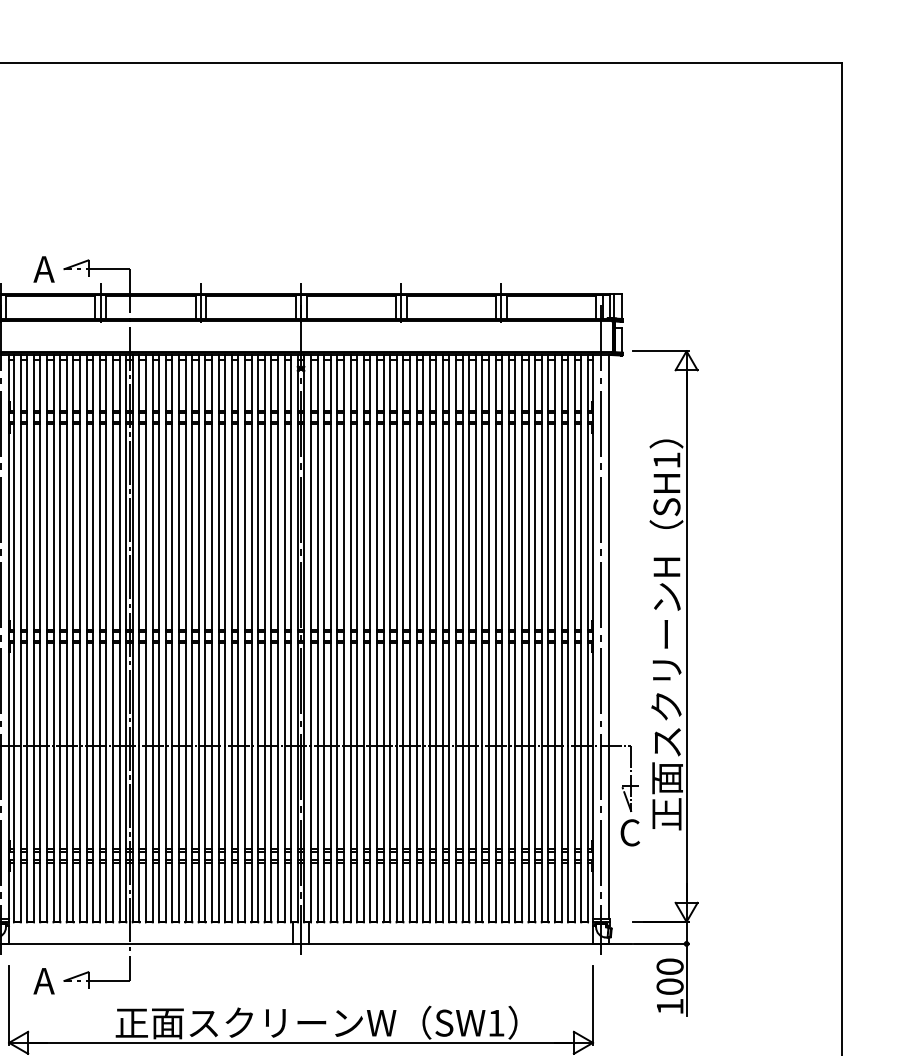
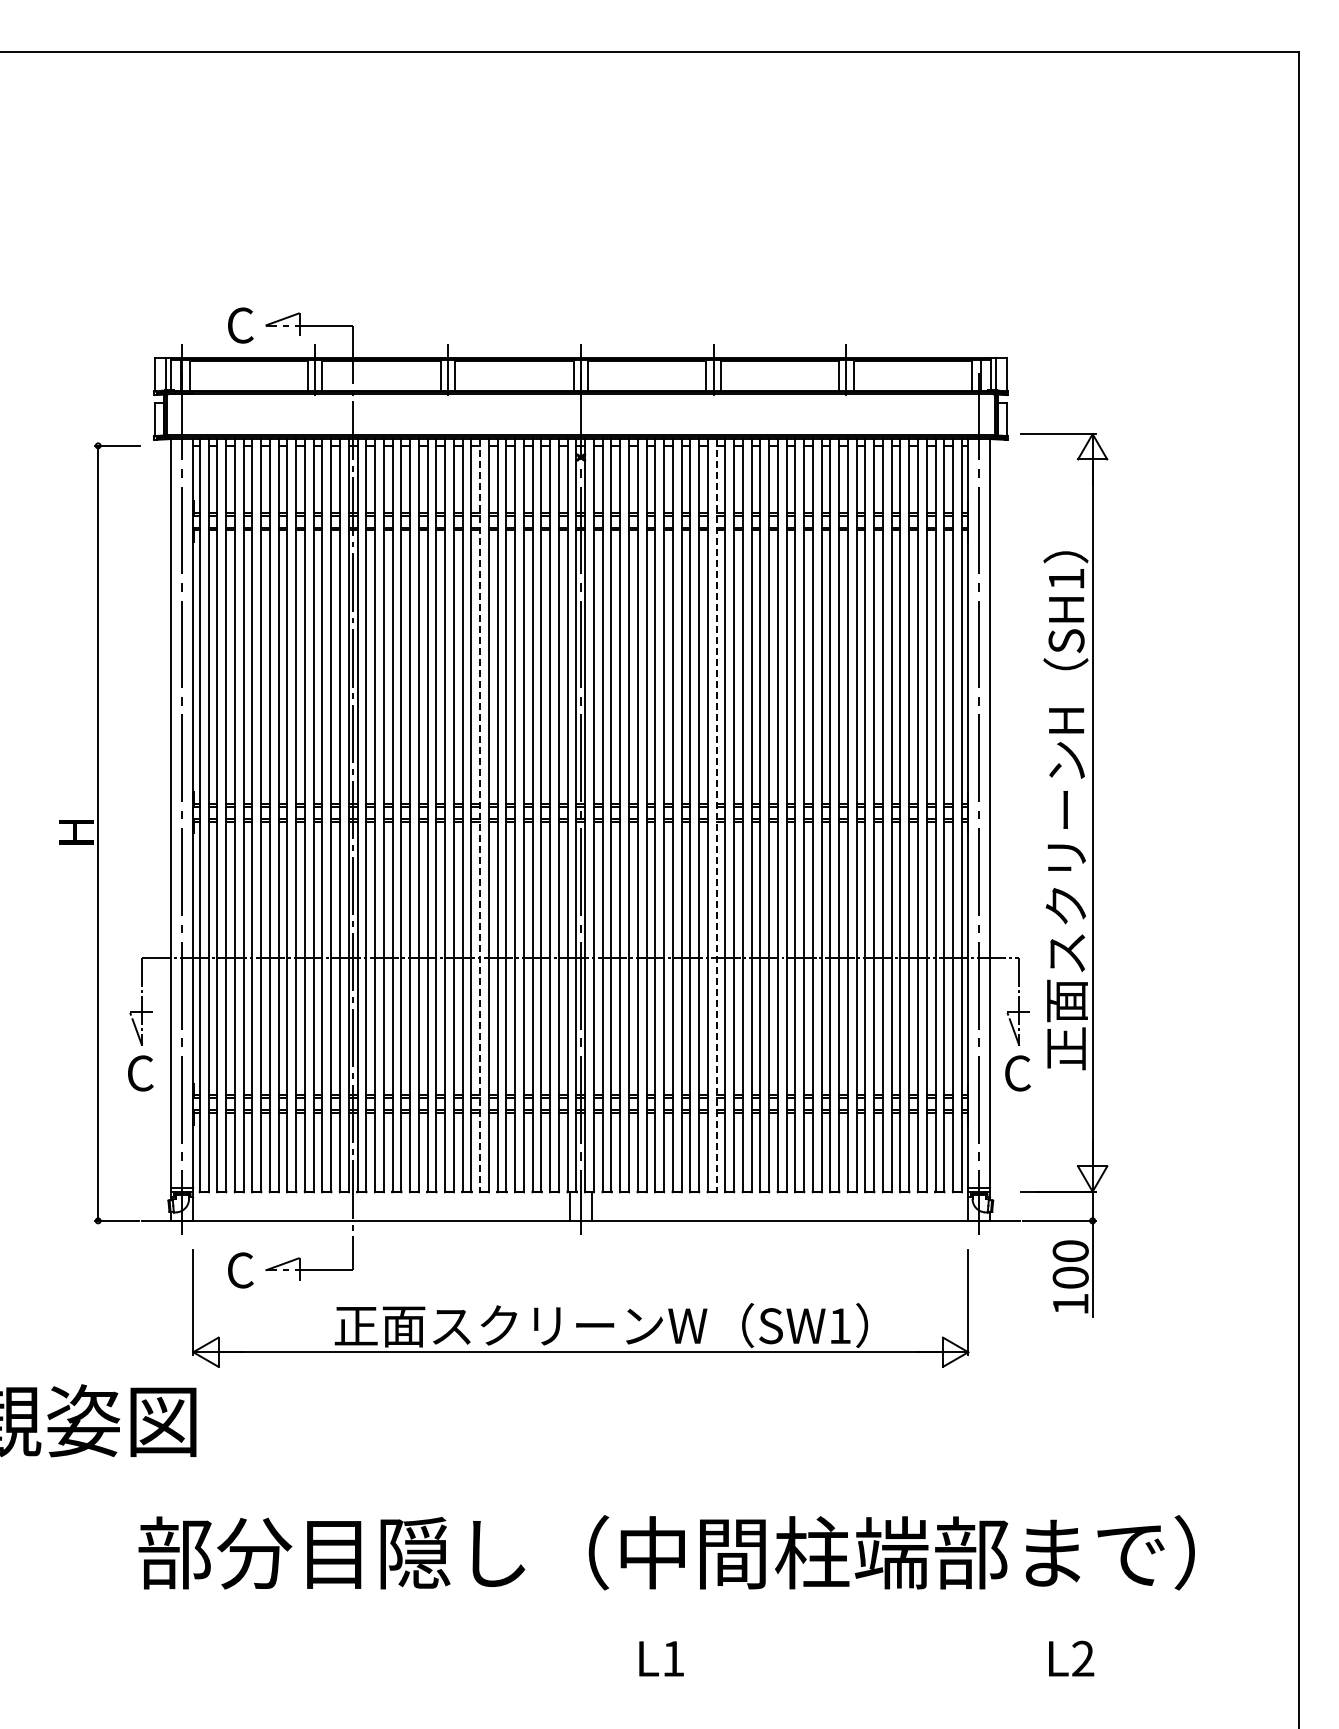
text: (43, 269) -> (239, 325), A -> C
line: (225, 638) -> (480, 815), solid -> dashed
line: (403, 638) -> (716, 815), solid -> dashed
text: (43, 981) -> (239, 1270), A -> C

